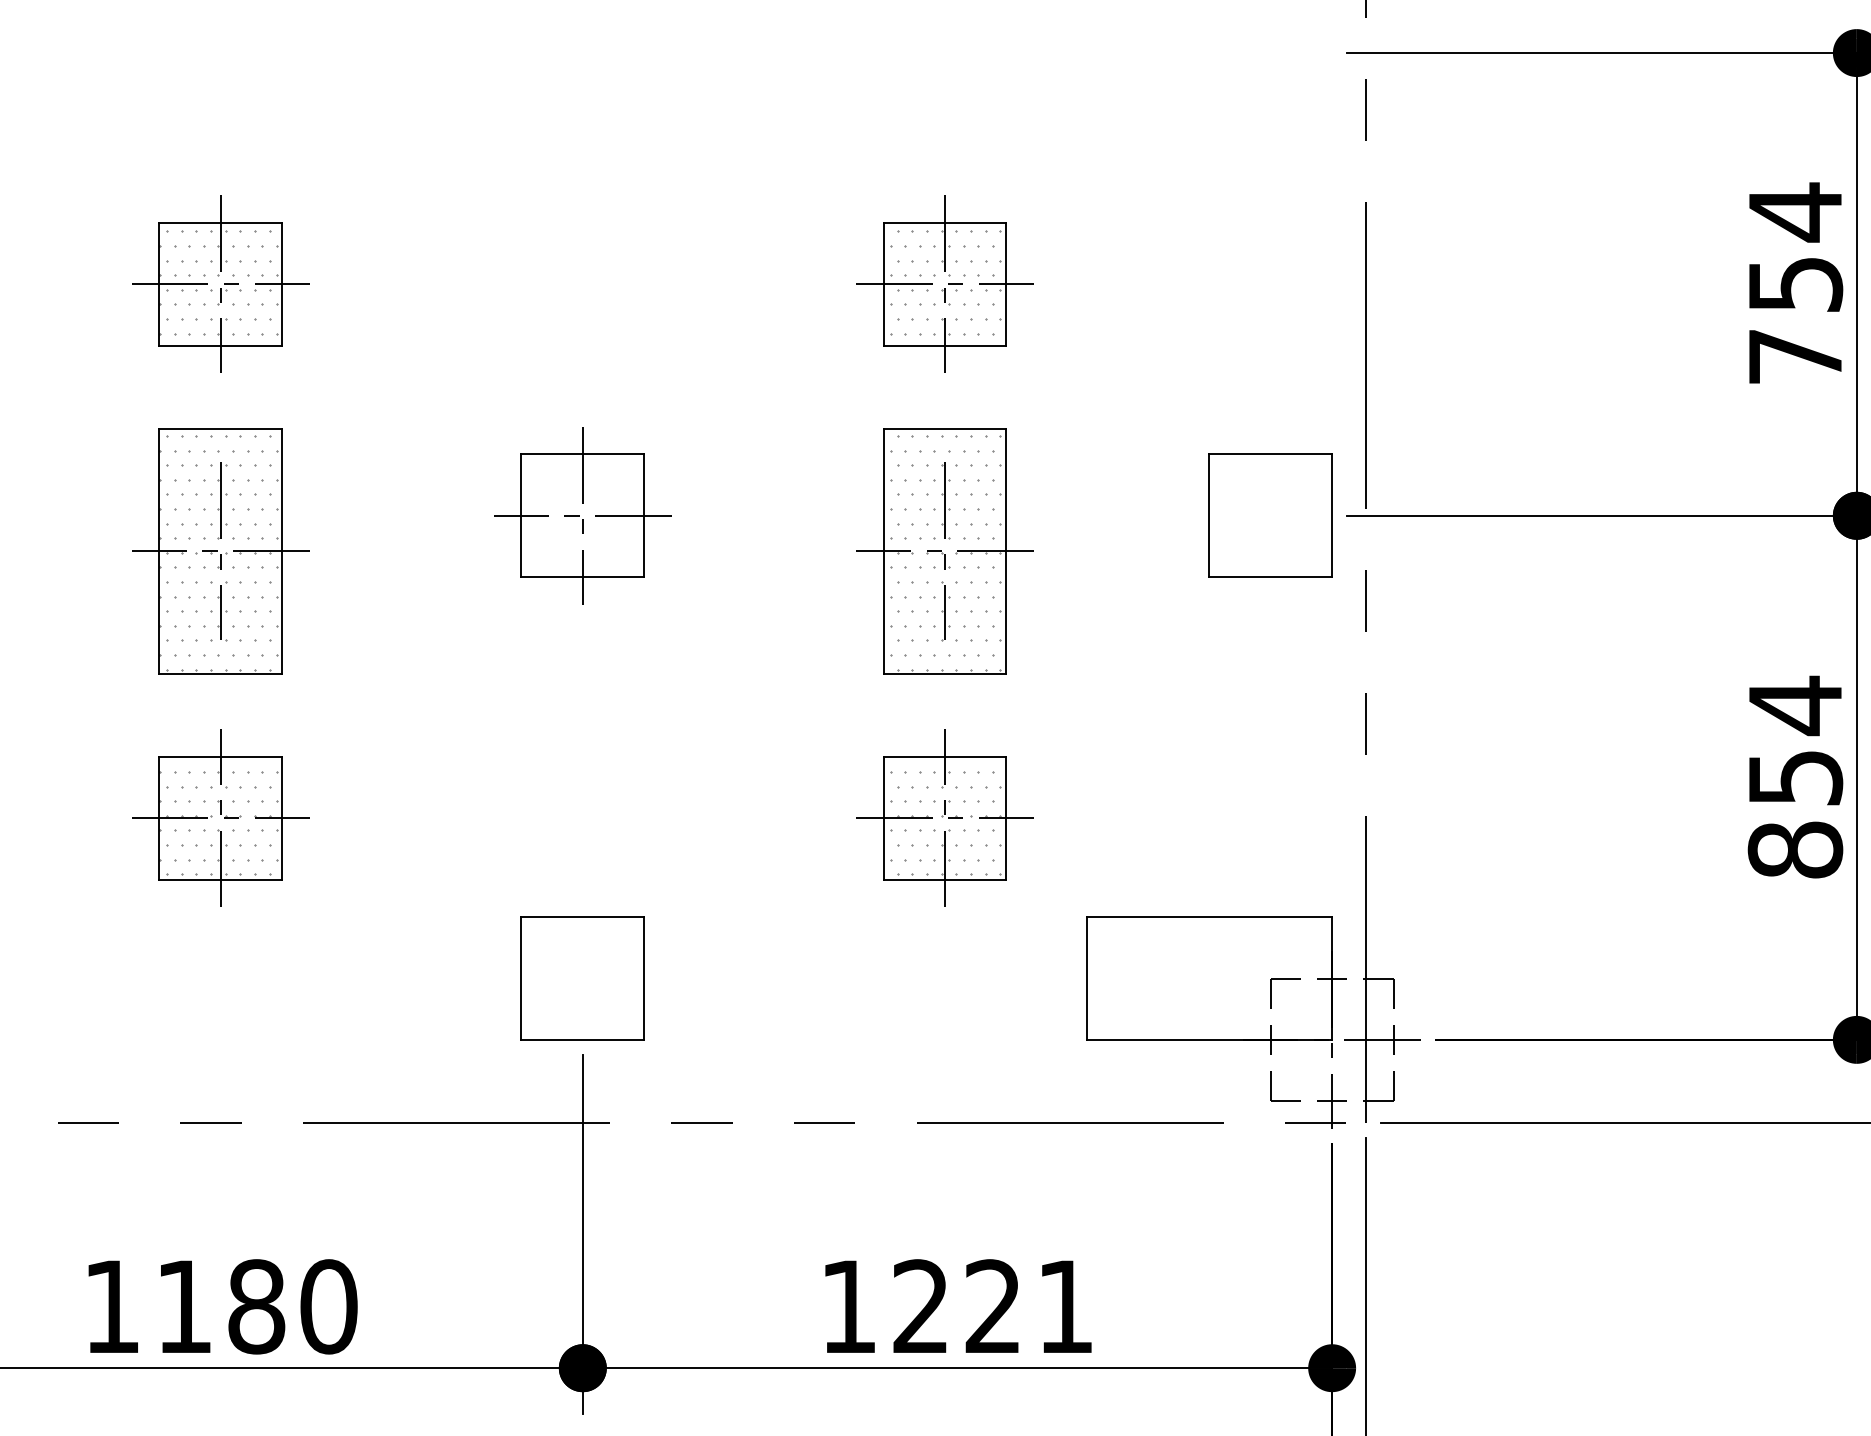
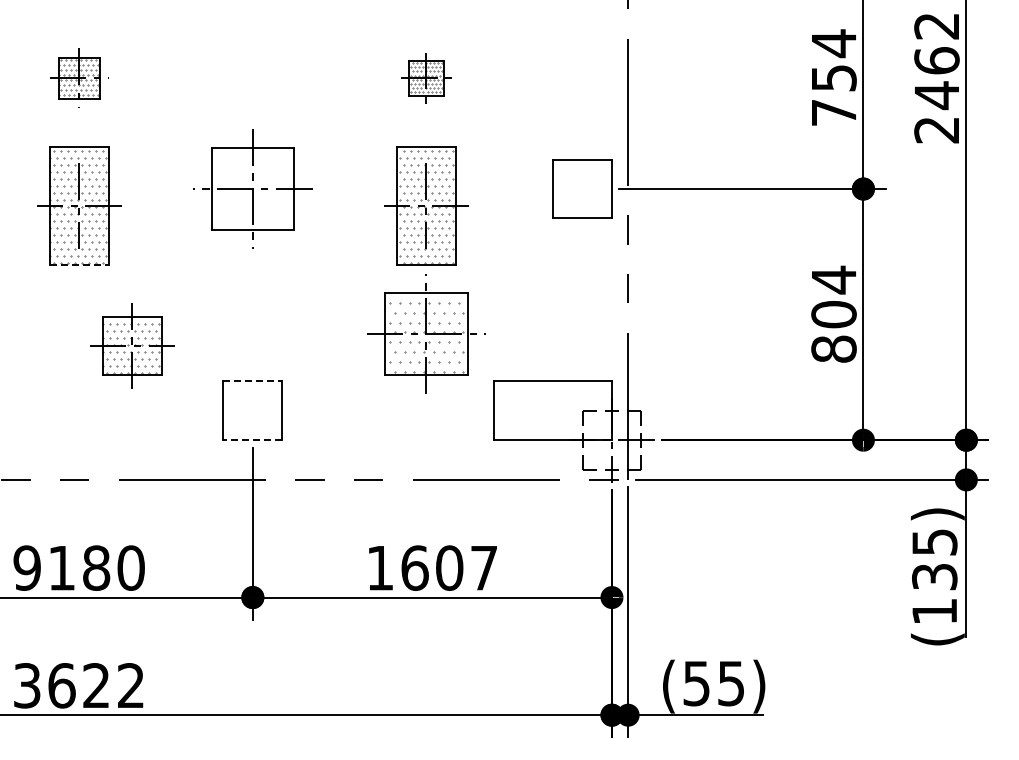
part: (221, 285) -> (79, 78), size x0.7
part: (945, 285) -> (426, 78), size x0.6
part: (582, 514) -> (252, 188), size x1.4
line: (221, 673) -> (79, 264), solid -> dashed
text: (1794, 777) -> (833, 314), 854 -> 804
part: (221, 817) -> (132, 345), moved
part: (945, 817) -> (426, 333), size x1.4
line: (584, 917) -> (253, 381), solid -> dashed
line: (582, 1040) -> (252, 440), solid -> dashed
text: (110, 1305) -> (26, 567), 1180 -> 9180
text: (991, 1305) -> (448, 567), 1221 -> 1607

